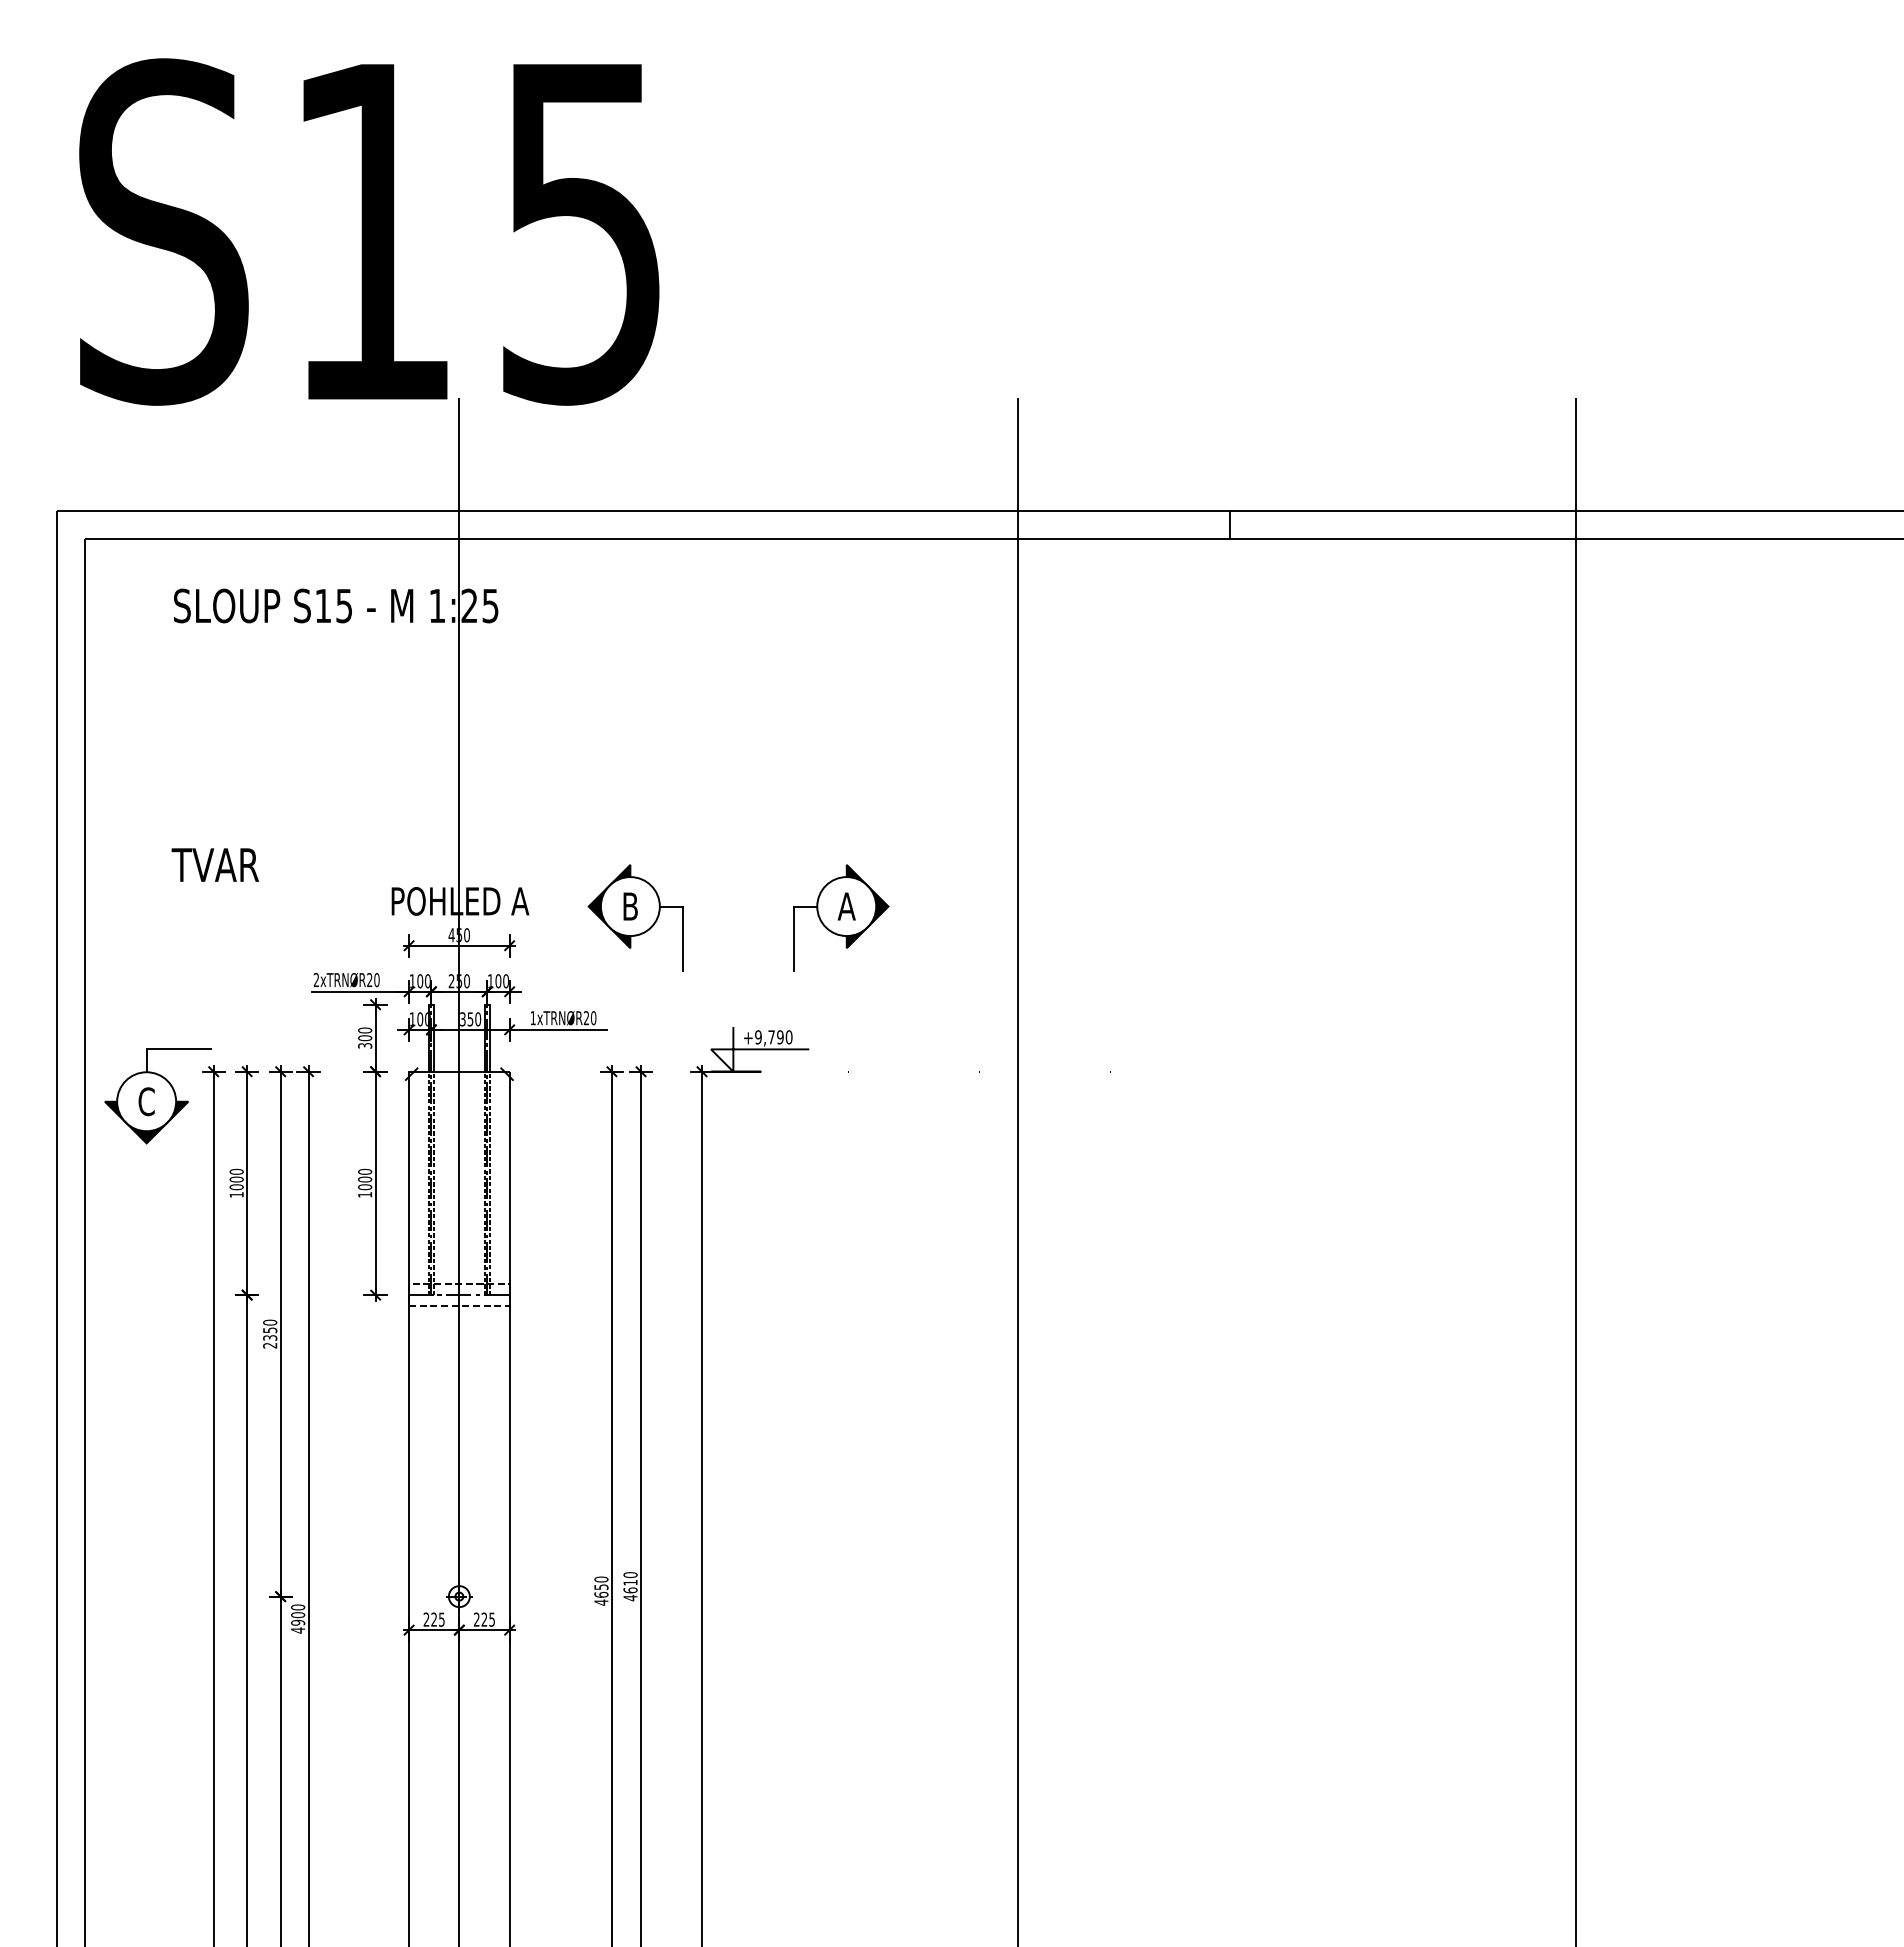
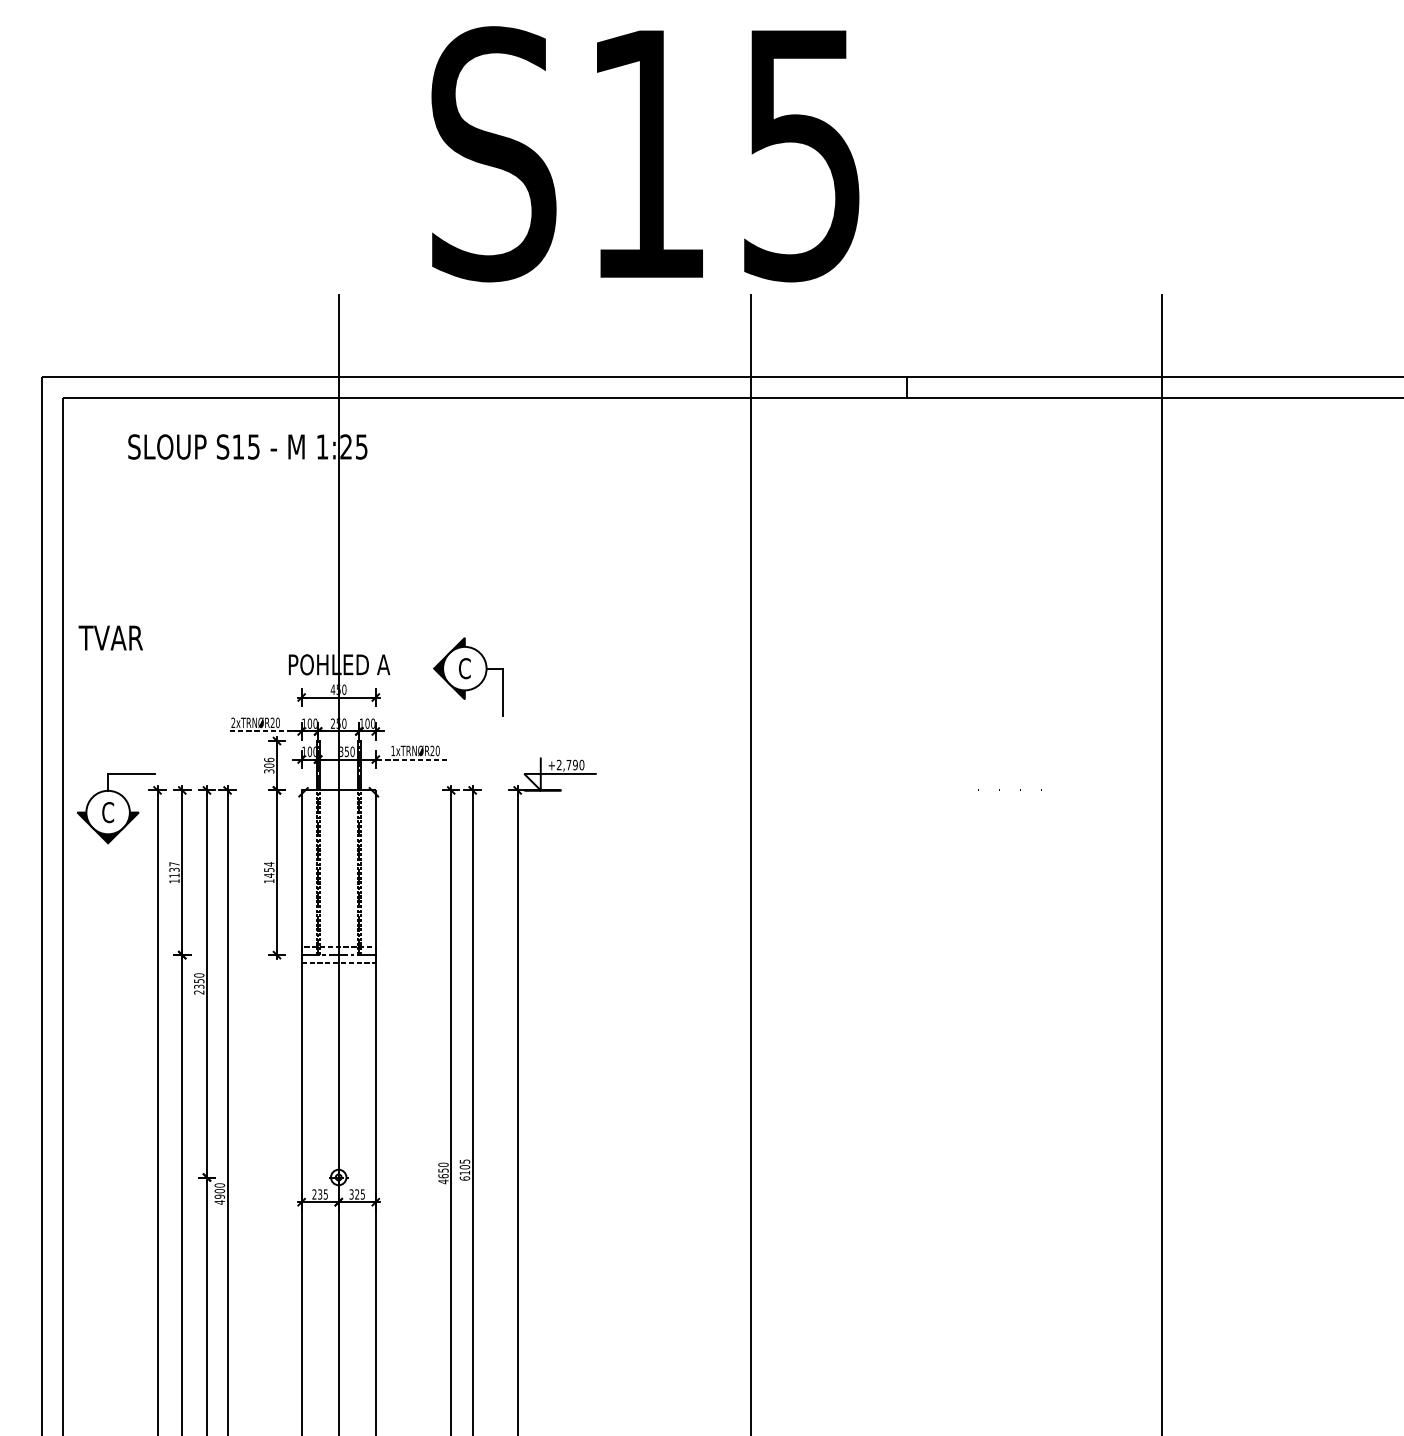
text: (369, 231) -> (645, 153), moved
text: (214, 864) -> (110, 637), moved
text: (630, 906) -> (464, 668), B -> C
part: (841, 917) -> (620, 676), removed
line: (361, 991) -> (266, 731), solid -> dashed
line: (557, 1029) -> (411, 759), solid -> dashed
text: (364, 1030) -> (268, 760), 300 -> 306
text: (758, 1037) -> (559, 765), +9,790 -> +2,790
text: (236, 1179) -> (174, 869), 1000 -> 1137
text: (365, 1179) -> (269, 869), 1000 -> 1454
text: (630, 1586) -> (464, 1170), 4610 -> 6105
text: (434, 1619) -> (320, 1194), 225 -> 235
text: (476, 1619) -> (351, 1194), 225 -> 325

